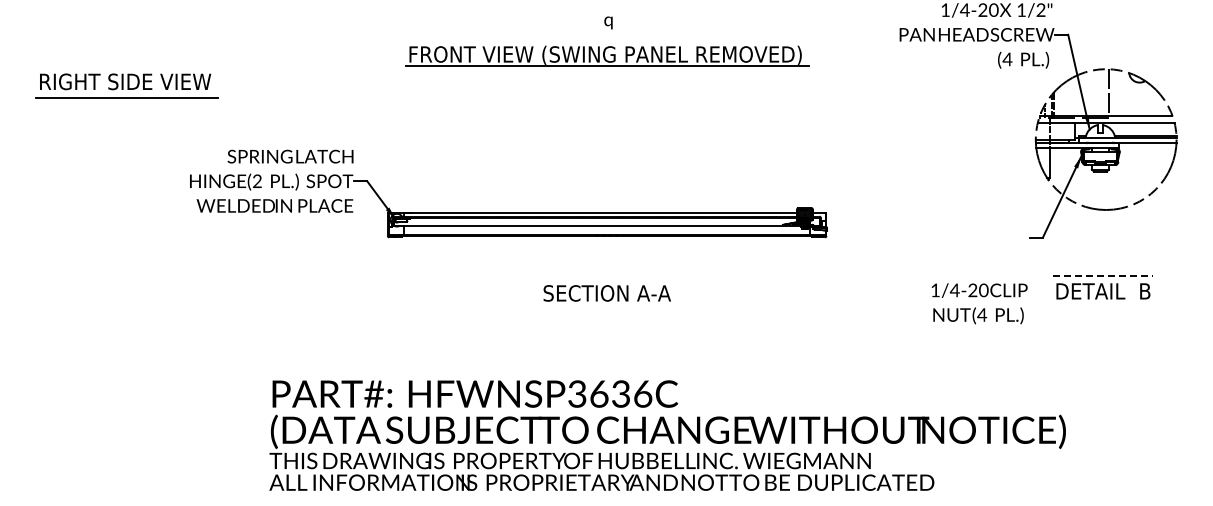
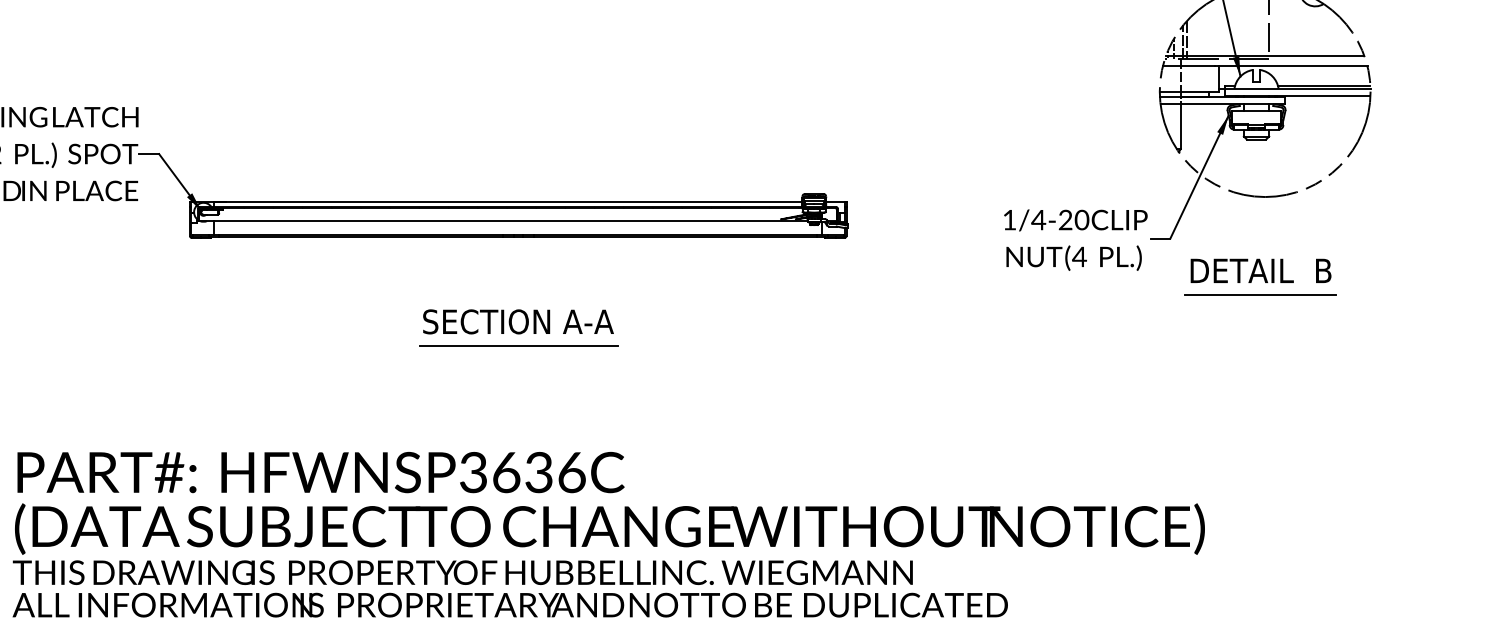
line: (1103, 275) -> (1261, 295), dashed -> solid
text: (1103, 291) -> (1261, 271), moved
text: (979, 303) -> (1075, 239), moved
line: (607, 309) -> (518, 345), added

